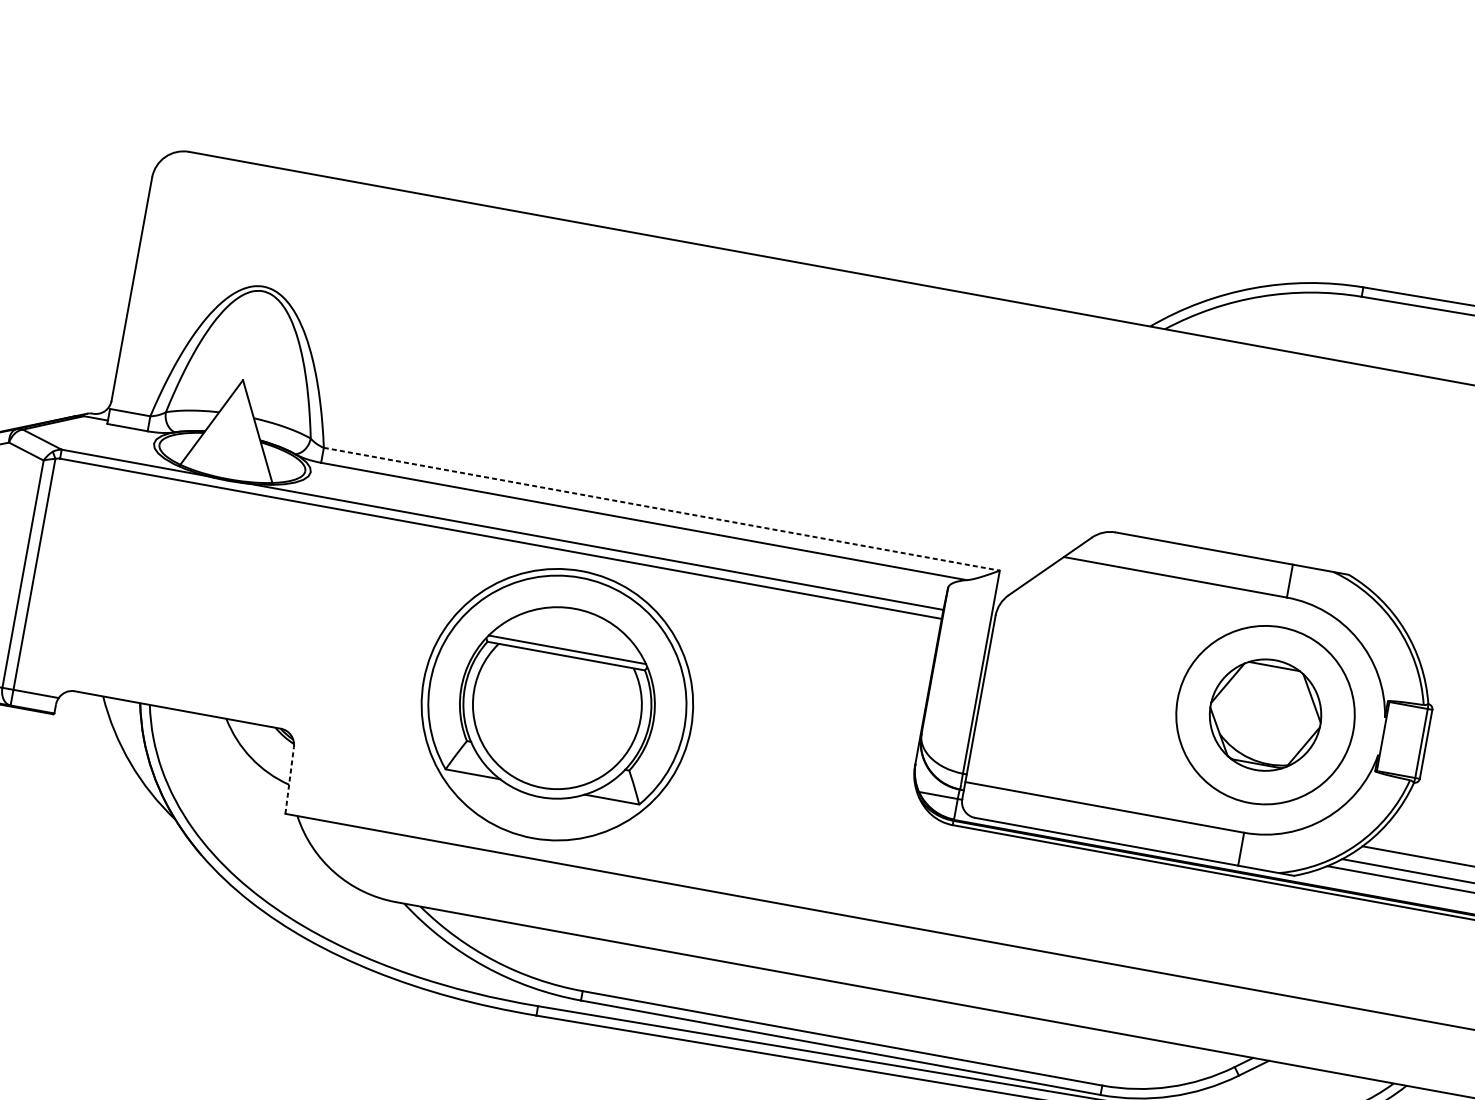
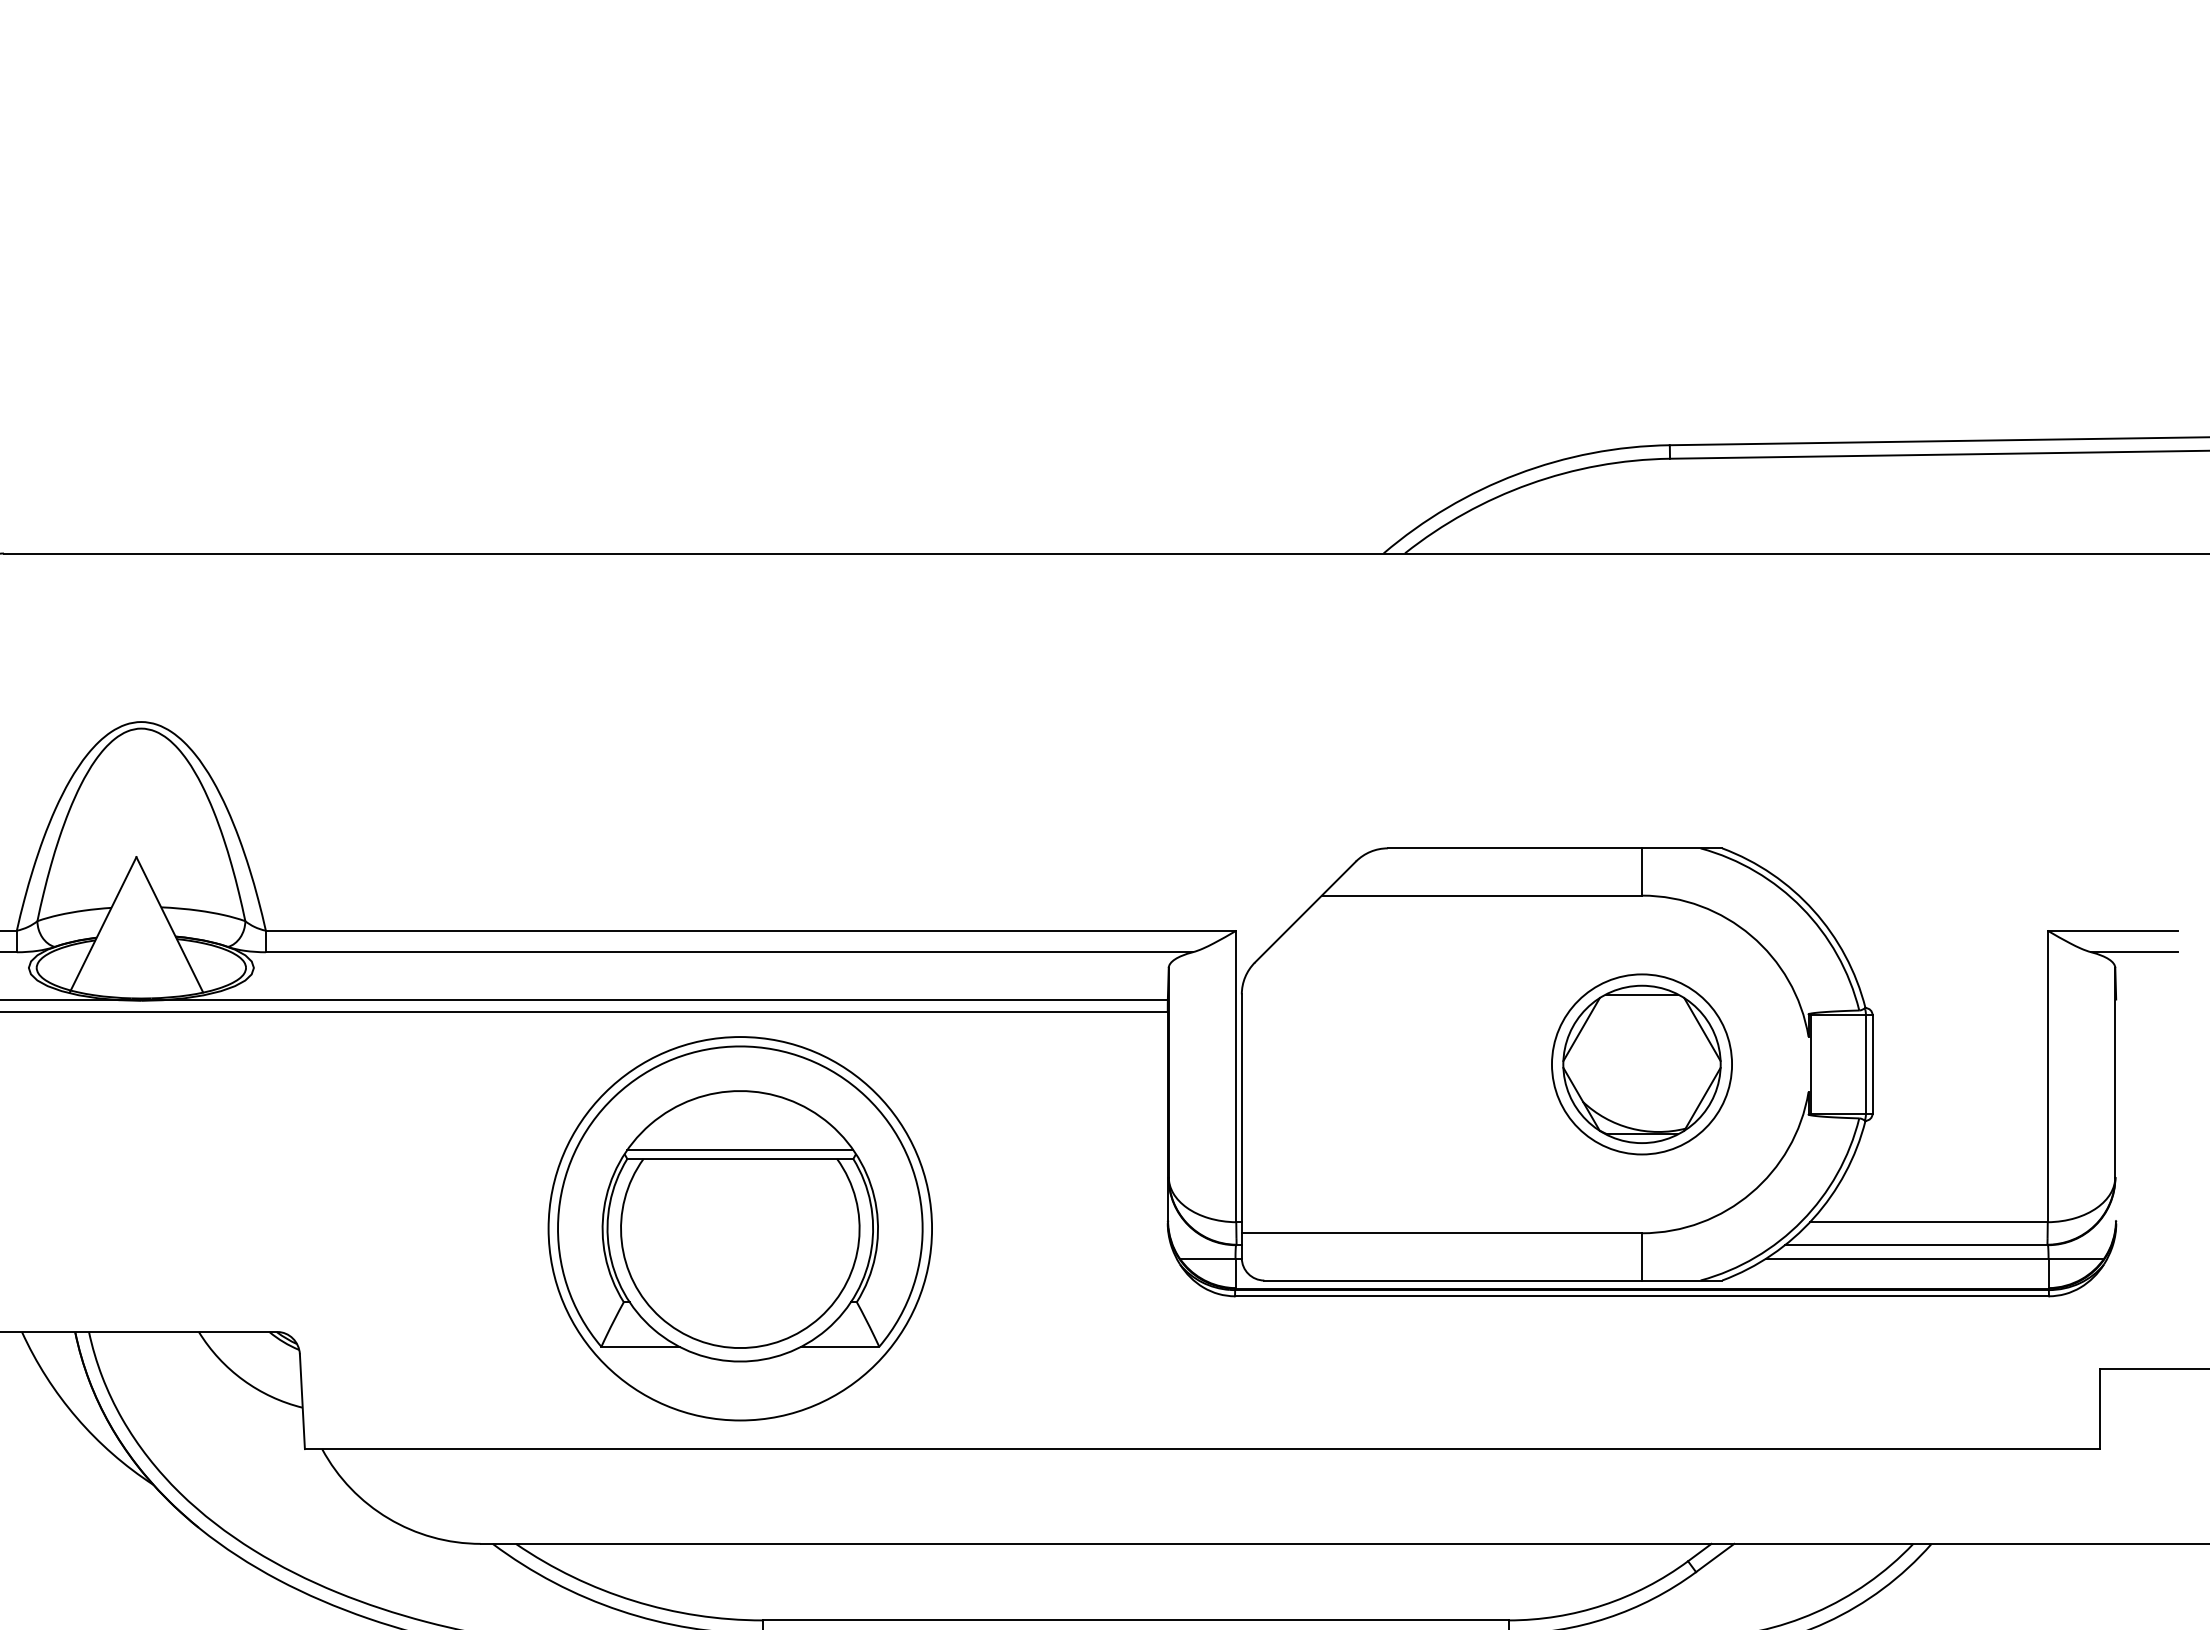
line: (662, 509) -> (751, 930), dashed -> solid
part: (556, 704) -> (739, 1228), moved
circle: (1265, 715) -> (1641, 1064), size x0.71
line: (289, 780) -> (302, 1401), dashed -> solid

